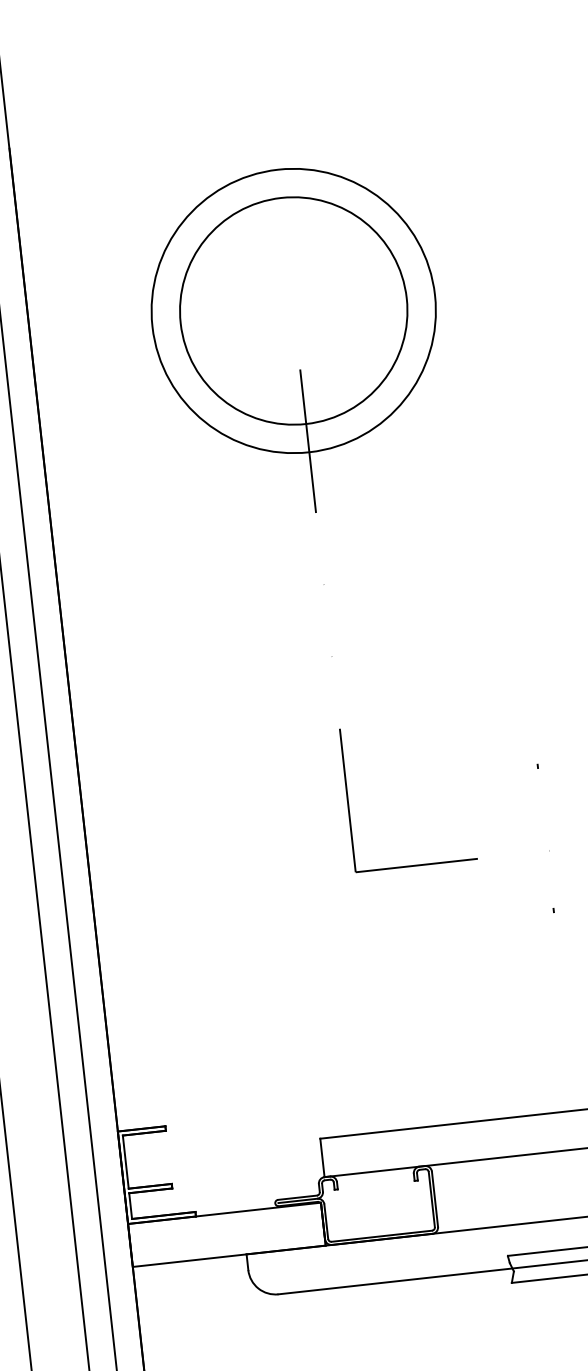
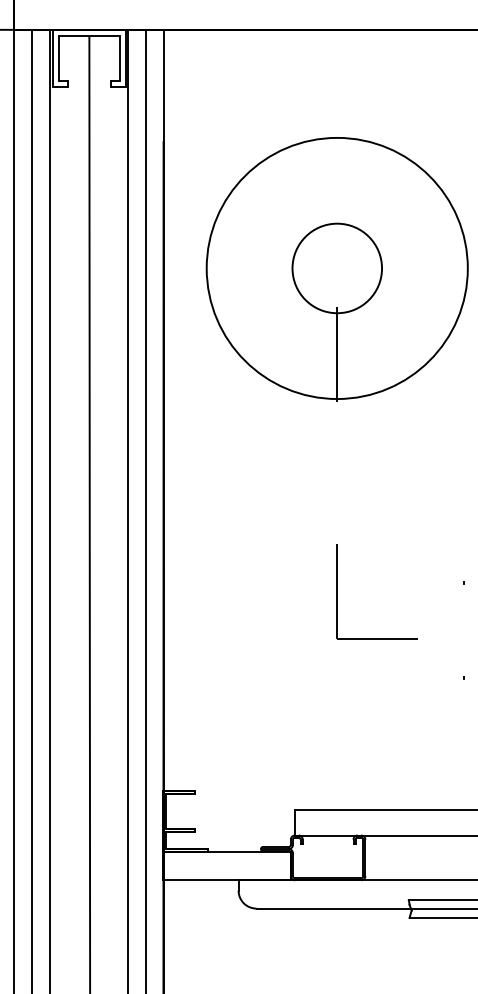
circle: (292, 311) -> (336, 268), size x0.6
circle: (294, 311) -> (337, 268), size x1.4

